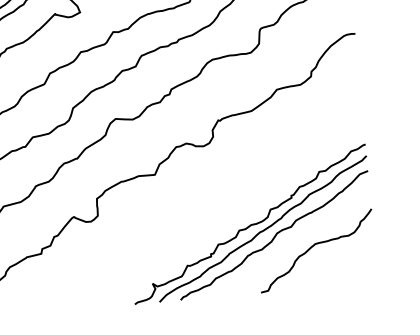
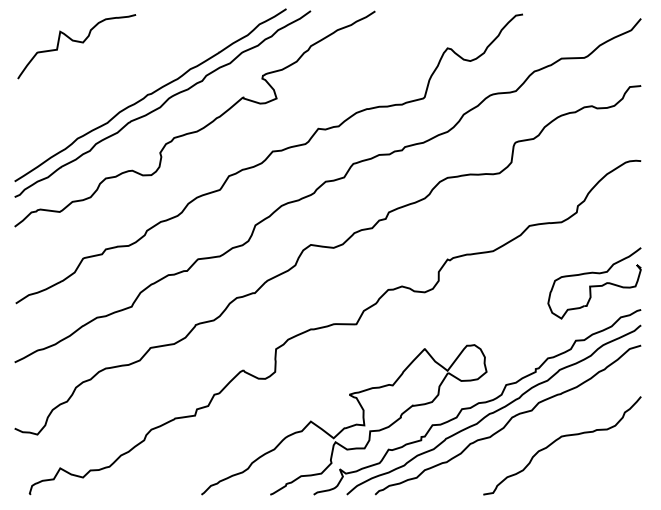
part: (329, 128) -> (594, 283), added
curve: (155, 251) -> (347, 426), added

